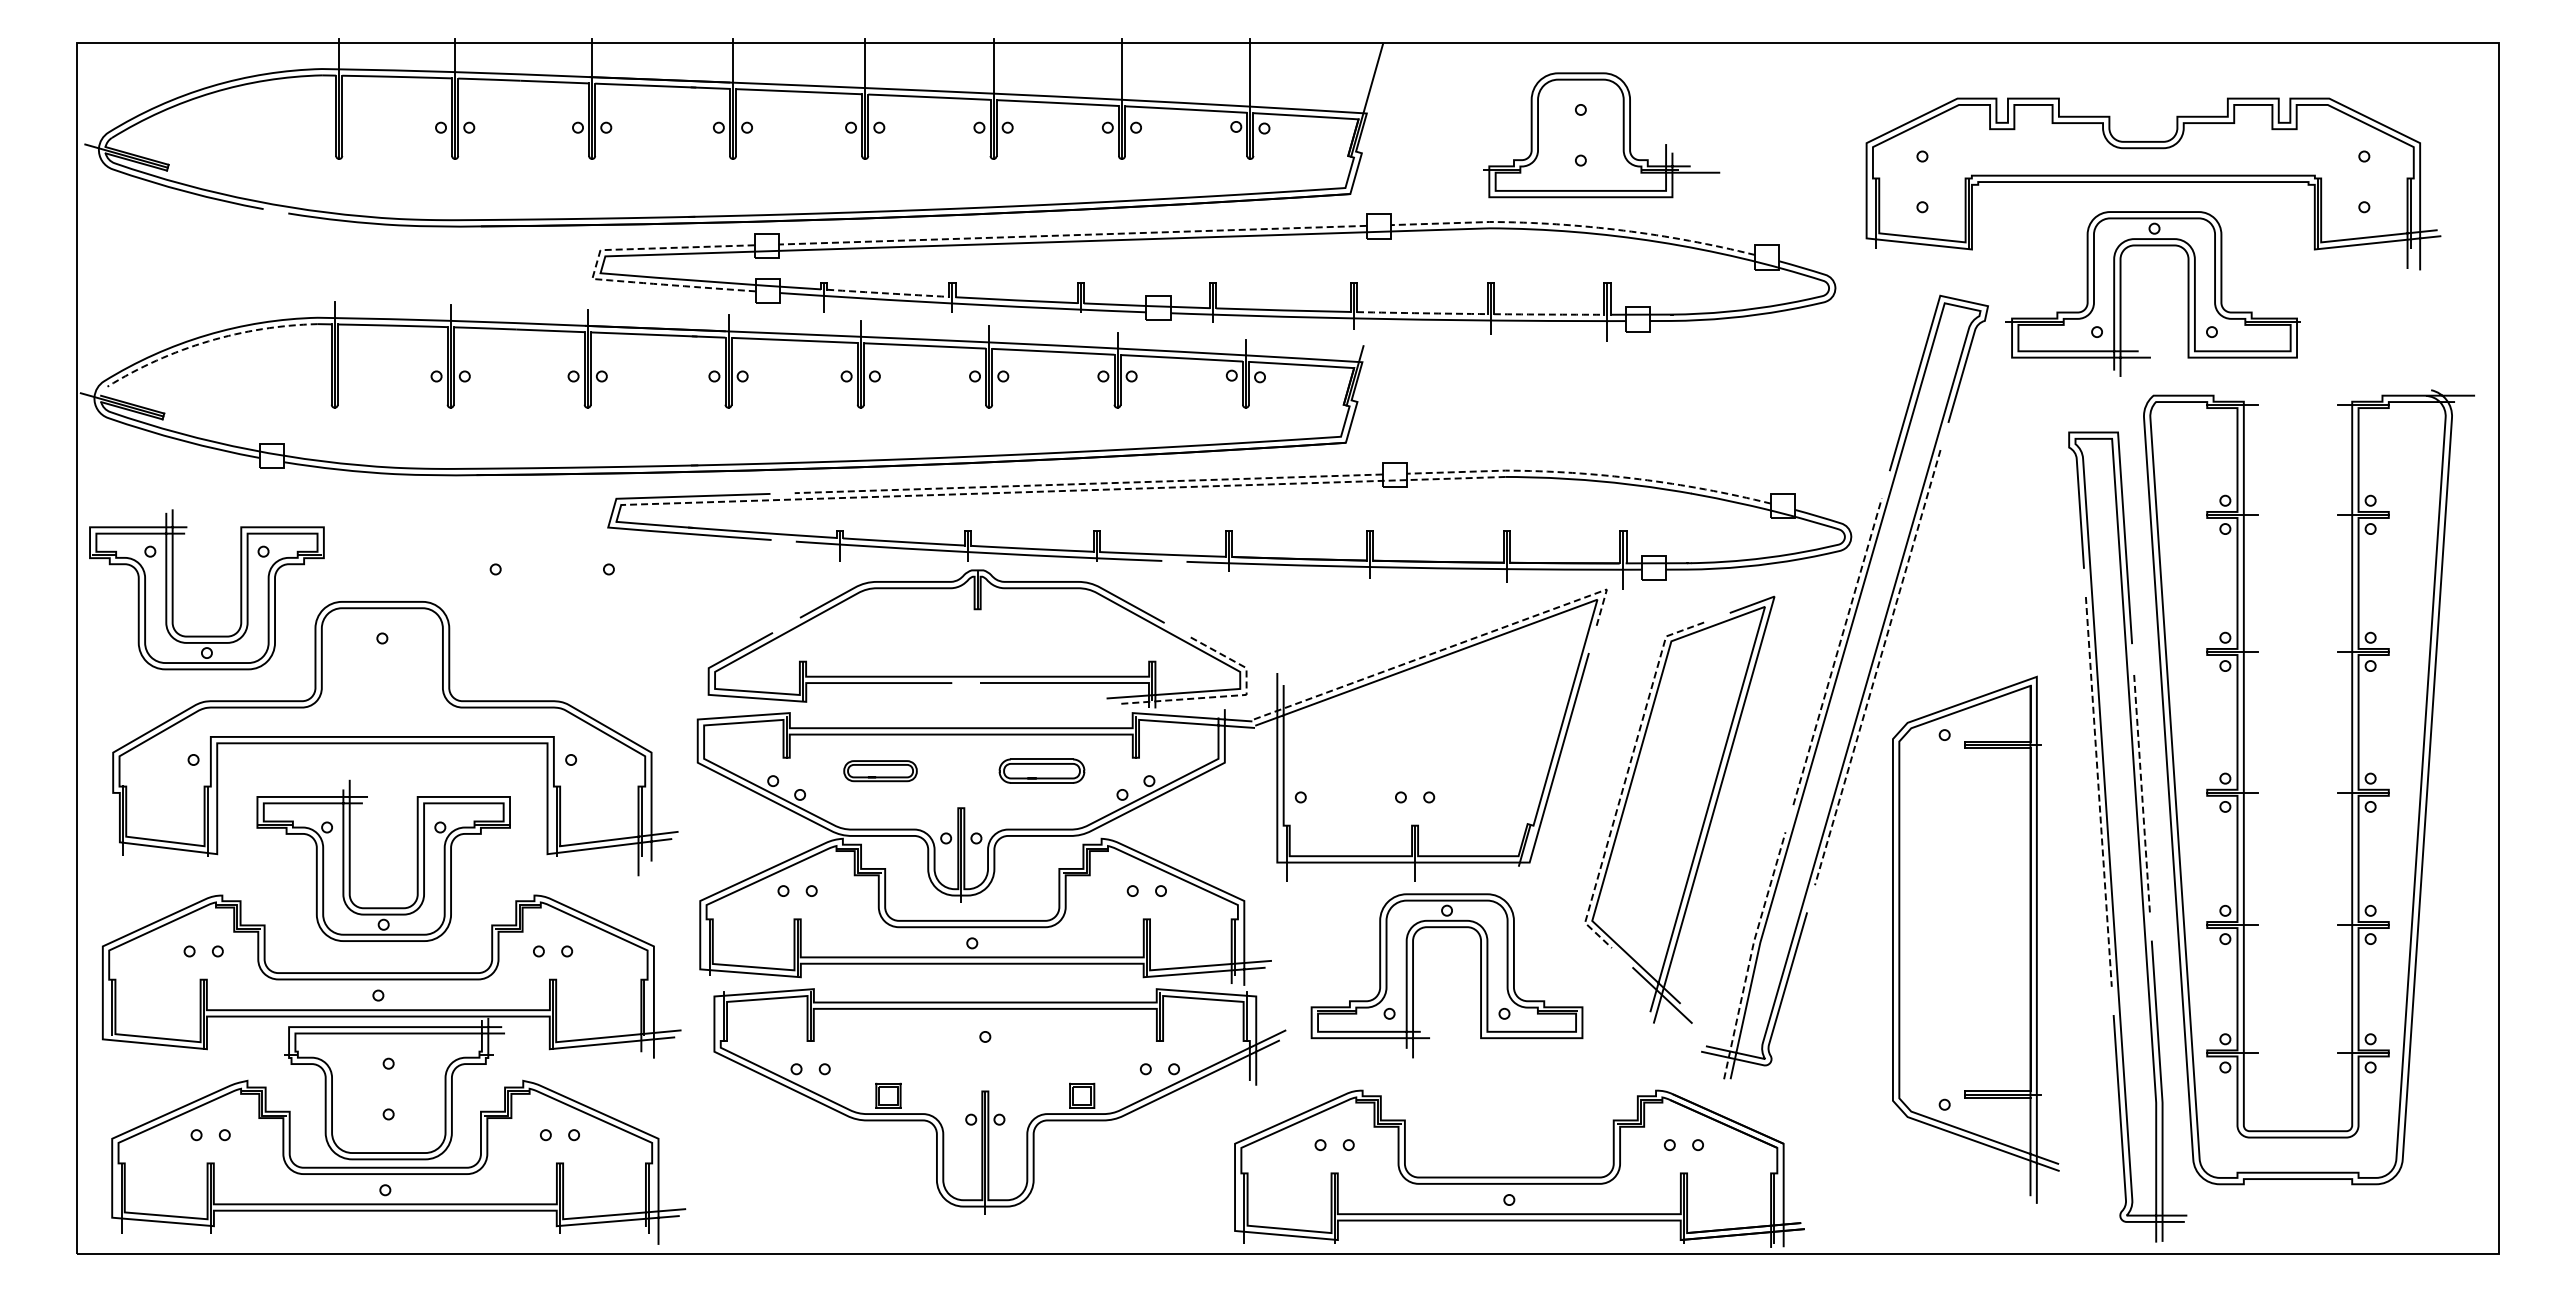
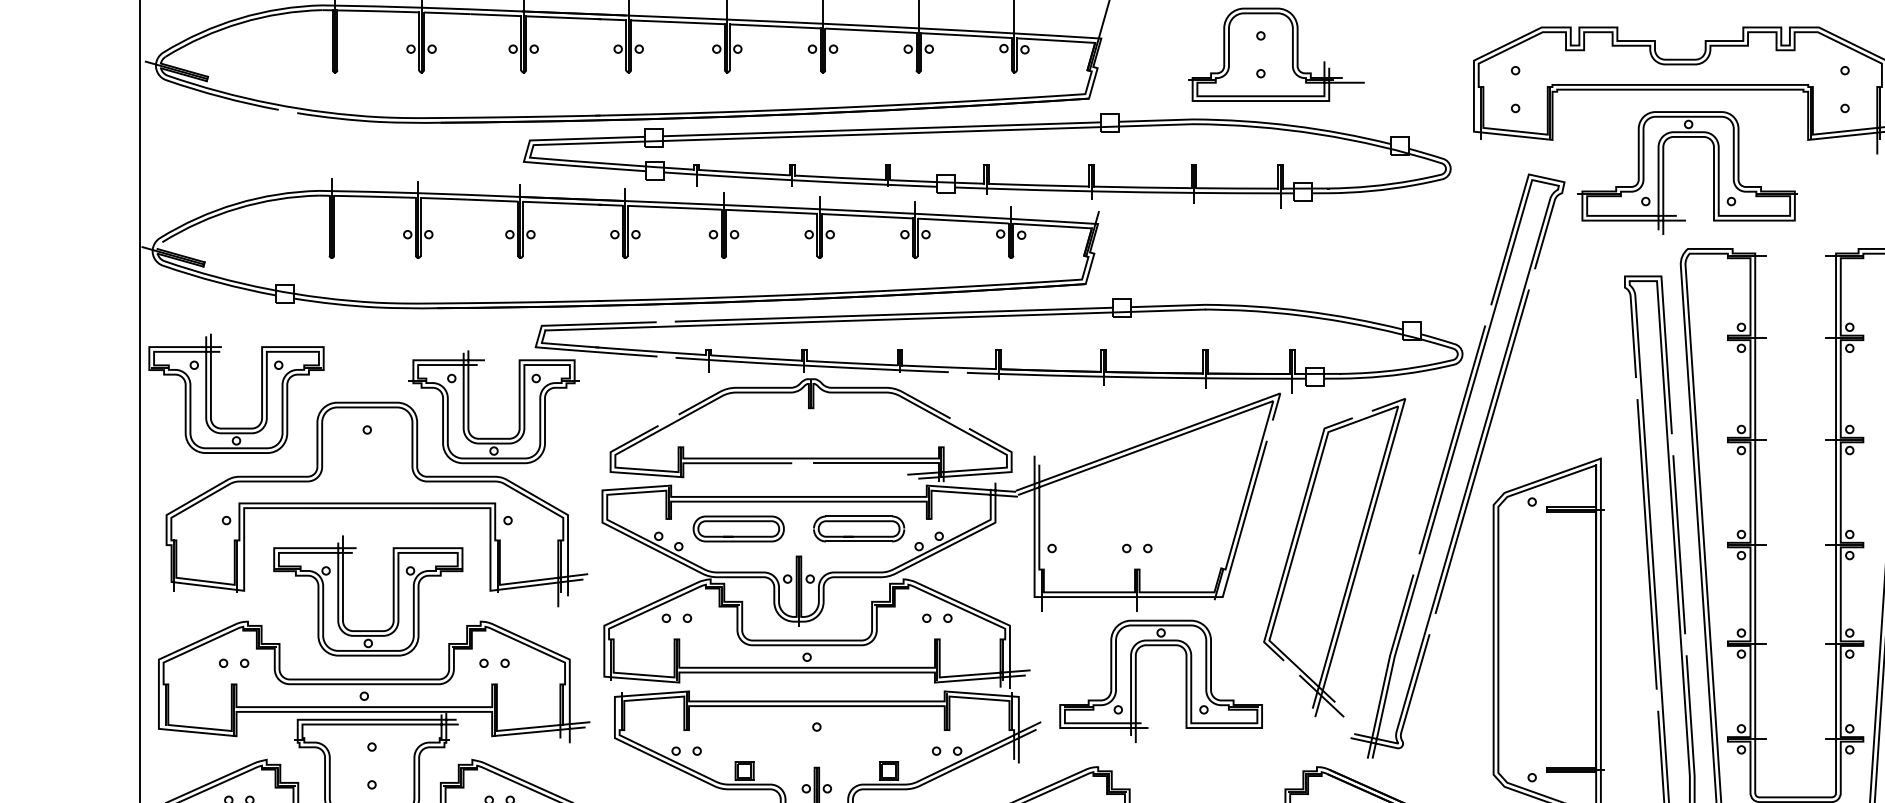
line: (1575, 225) -> (1256, 122), dashed -> solid
line: (1072, 235) -> (881, 129), dashed -> solid
line: (594, 270) -> (525, 155), dashed -> solid
arc: (888, 293) -> (744, 172), dashed -> solid
arc: (1422, 313) -> (1142, 187), dashed -> solid
arc: (1548, 314) -> (1236, 188), dashed -> solid
arc: (208, 341) -> (237, 208), dashed -> solid
line: (1591, 474) -> (1268, 307), dashed -> solid
line: (1088, 483) -> (893, 314), dashed -> solid
line: (1062, 491) -> (874, 320), dashed -> solid
part: (518, 607) -> (468, 406), added
line: (1447, 648) -> (1161, 437), dashed -> solid
line: (1837, 651) -> (1452, 439), dashed -> solid
line: (1877, 668) -> (1482, 452), dashed -> solid
line: (1231, 695) -> (1000, 472), dashed -> solid
part: (880, 770) -> (738, 528), size x1.67
part: (1041, 770) -> (858, 528), size x1.43
line: (1626, 777) -> (1294, 533), dashed -> solid
line: (2141, 791) -> (1678, 544), dashed -> solid
line: (2098, 792) -> (1646, 544), dashed -> solid
line: (1751, 953) -> (1388, 664), dashed -> solid

